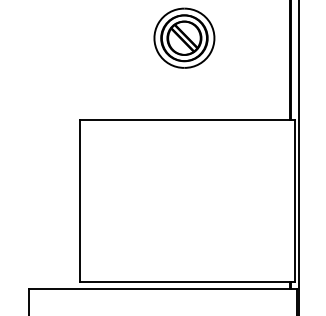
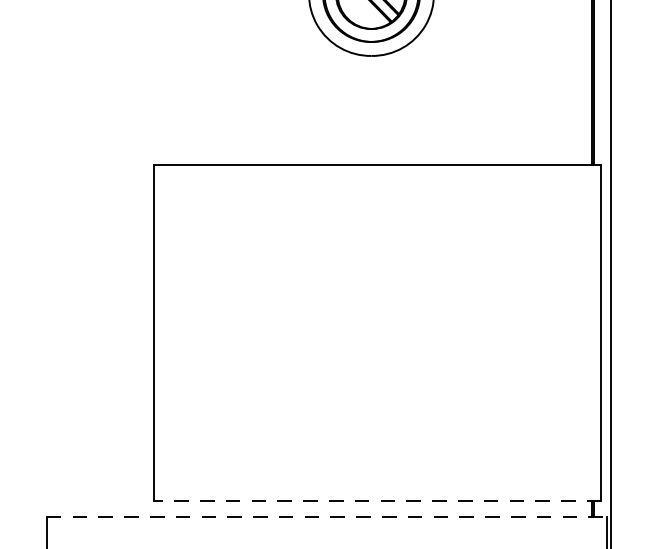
line: (186, 281) -> (375, 500), solid -> dashed
line: (163, 288) -> (327, 515), solid -> dashed

